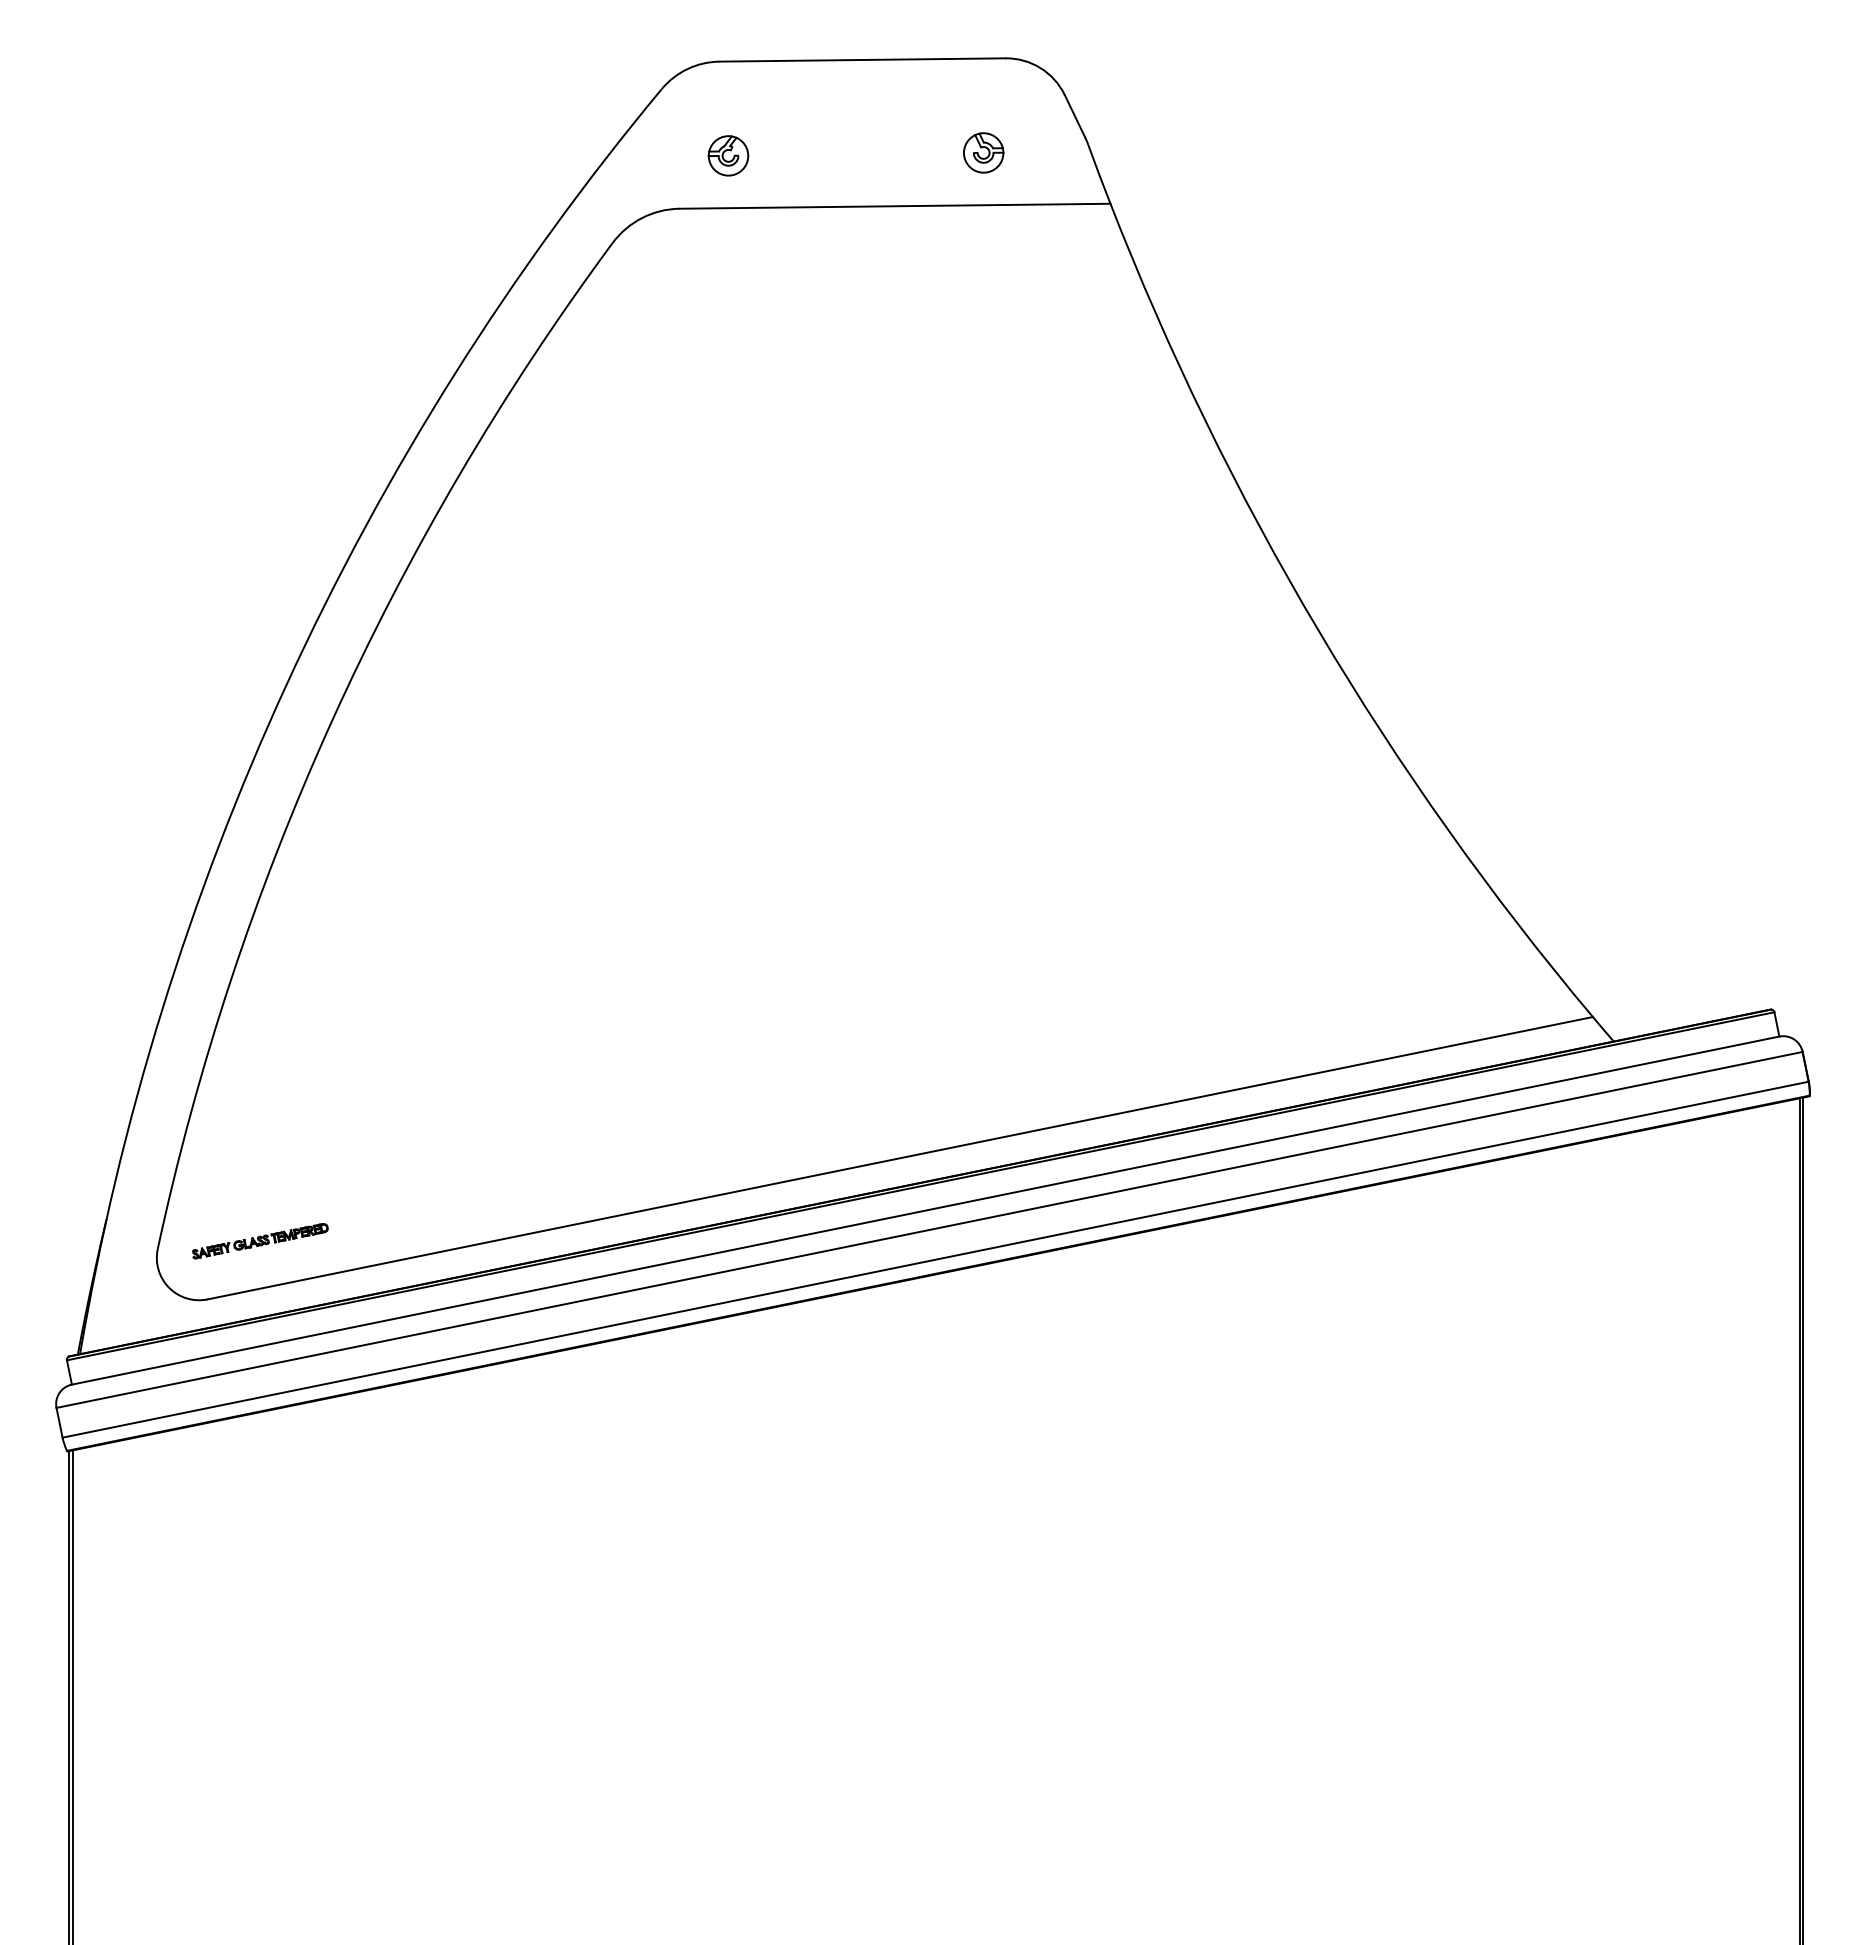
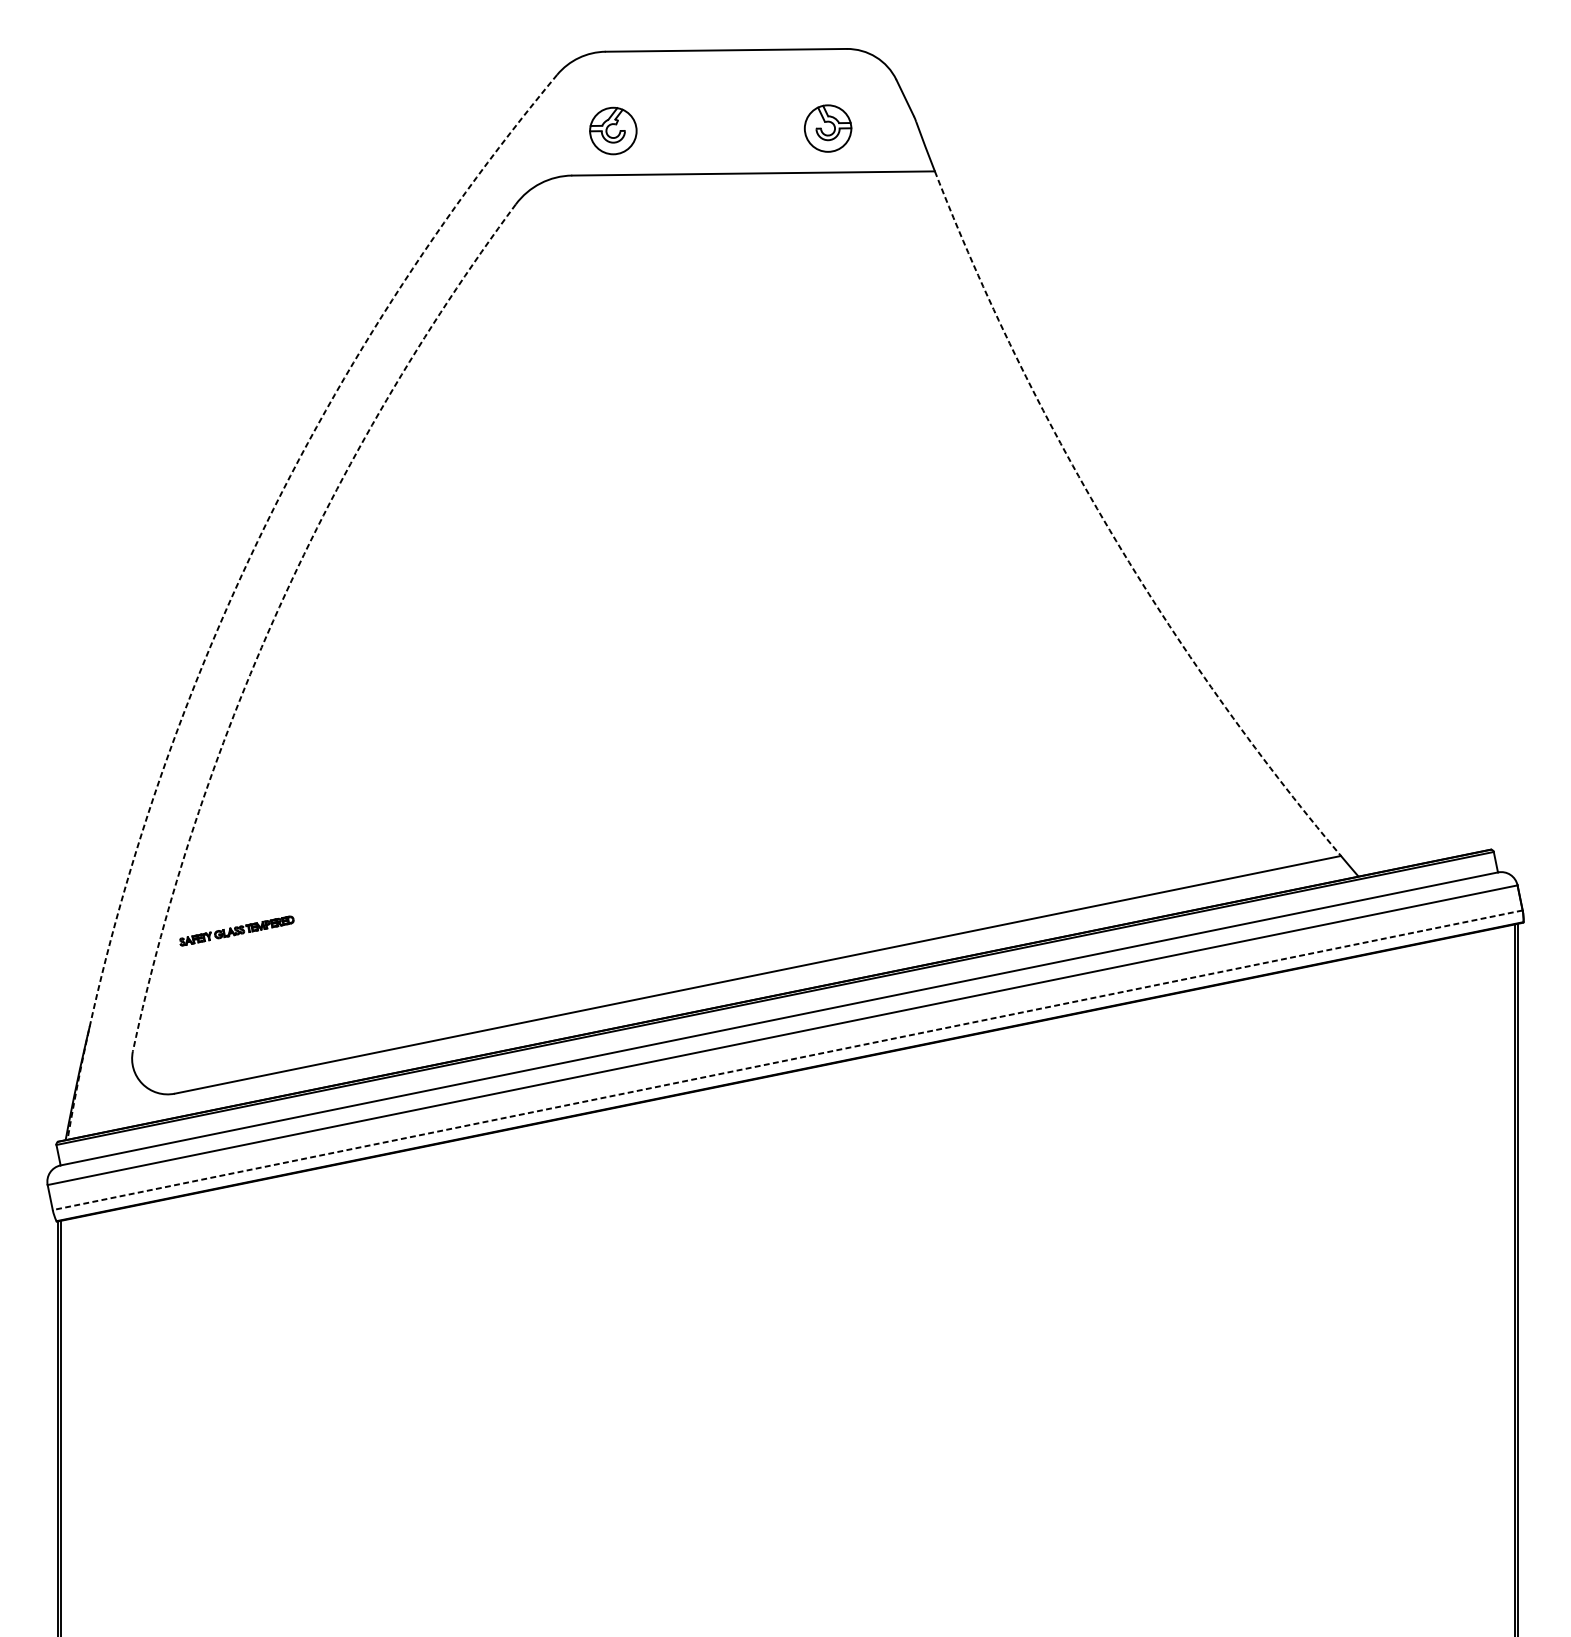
part: (983, 152) -> (828, 128), size x1.4
part: (728, 155) -> (613, 130), size x1.4
arc: (1318, 630) -> (1110, 530), solid -> dashed
arc: (287, 683) -> (242, 575), solid -> dashed
arc: (331, 721) -> (279, 607), solid -> dashed
part: (260, 1241) -> (237, 931), moved
line: (935, 1259) -> (787, 1060), solid -> dashed

